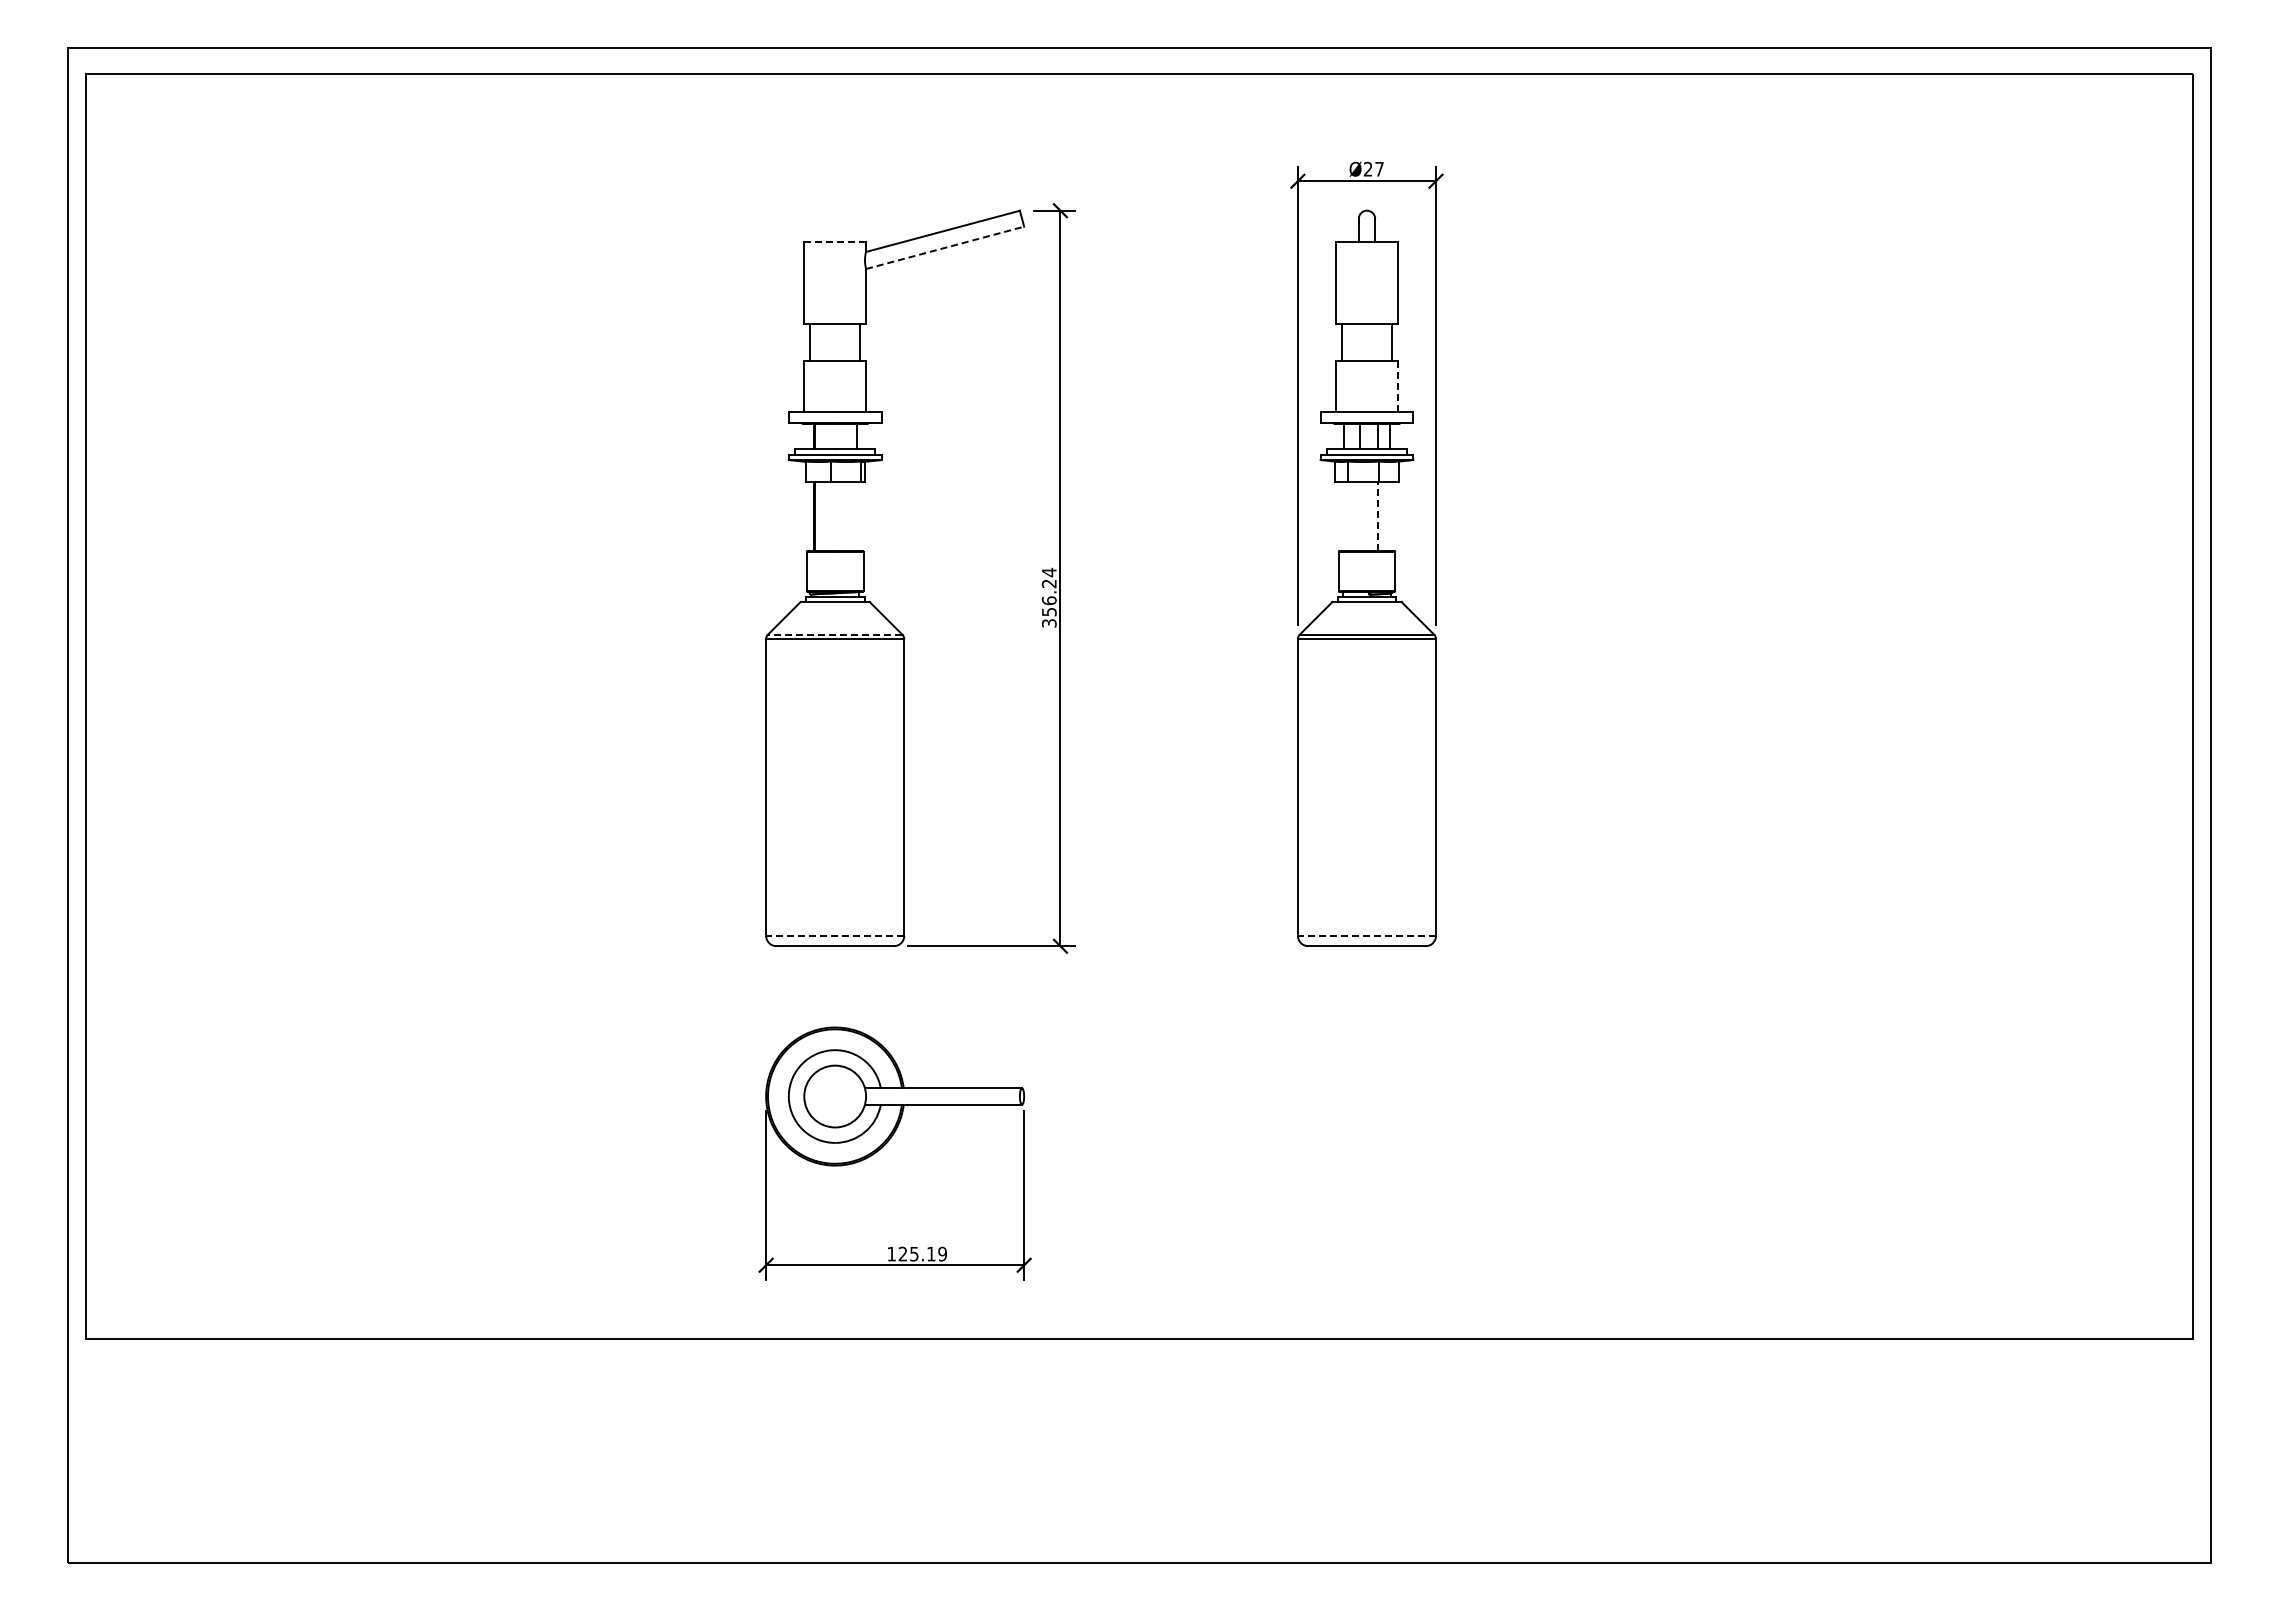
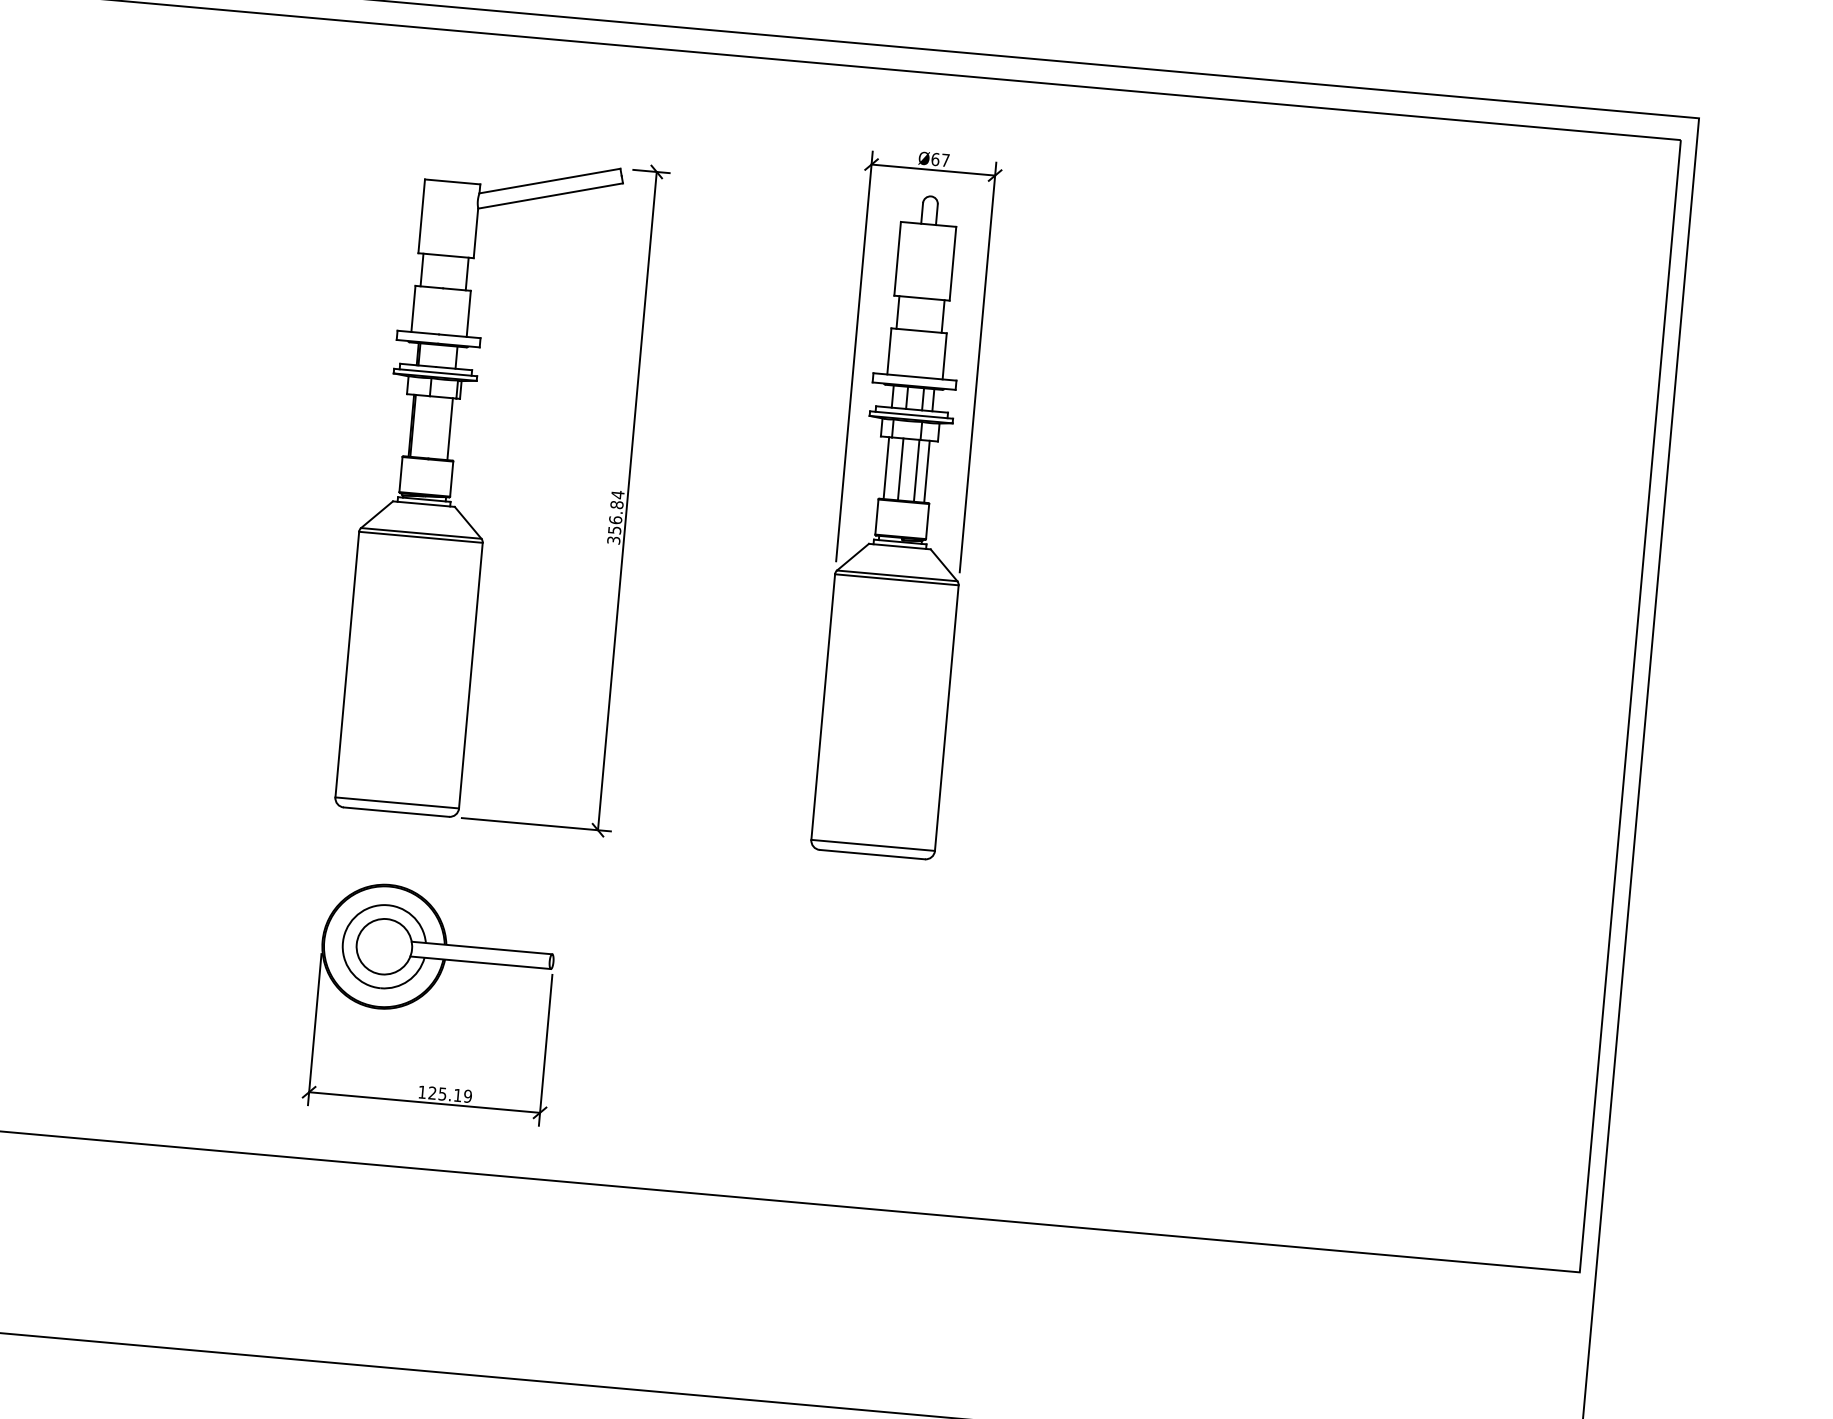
text: (1367, 168) -> (934, 158), Ø27 -> Ø67
line: (835, 241) -> (452, 181), dashed -> solid
line: (945, 247) -> (550, 195), dashed -> solid
line: (1397, 386) -> (944, 356), dashed -> solid
line: (856, 515) -> (449, 428), added
line: (1344, 515) -> (886, 467), added
line: (1360, 515) -> (900, 468), added
line: (1389, 515) -> (926, 471), added
line: (1378, 516) -> (916, 471), dashed -> solid
text: (1049, 583) -> (617, 504), 356.24 -> 356.84
line: (834, 634) -> (420, 533), dashed -> solid
line: (834, 935) -> (396, 802), dashed -> solid
line: (1366, 935) -> (872, 845), dashed -> solid

